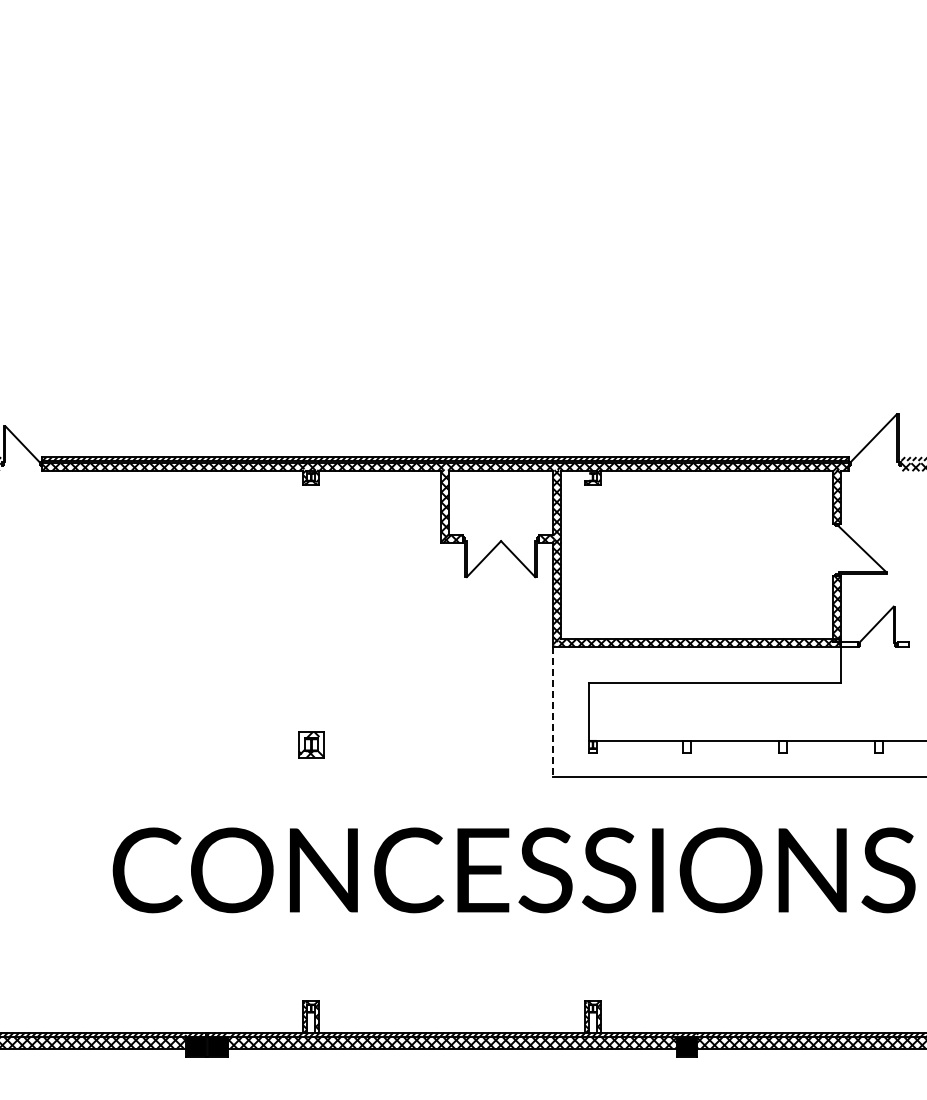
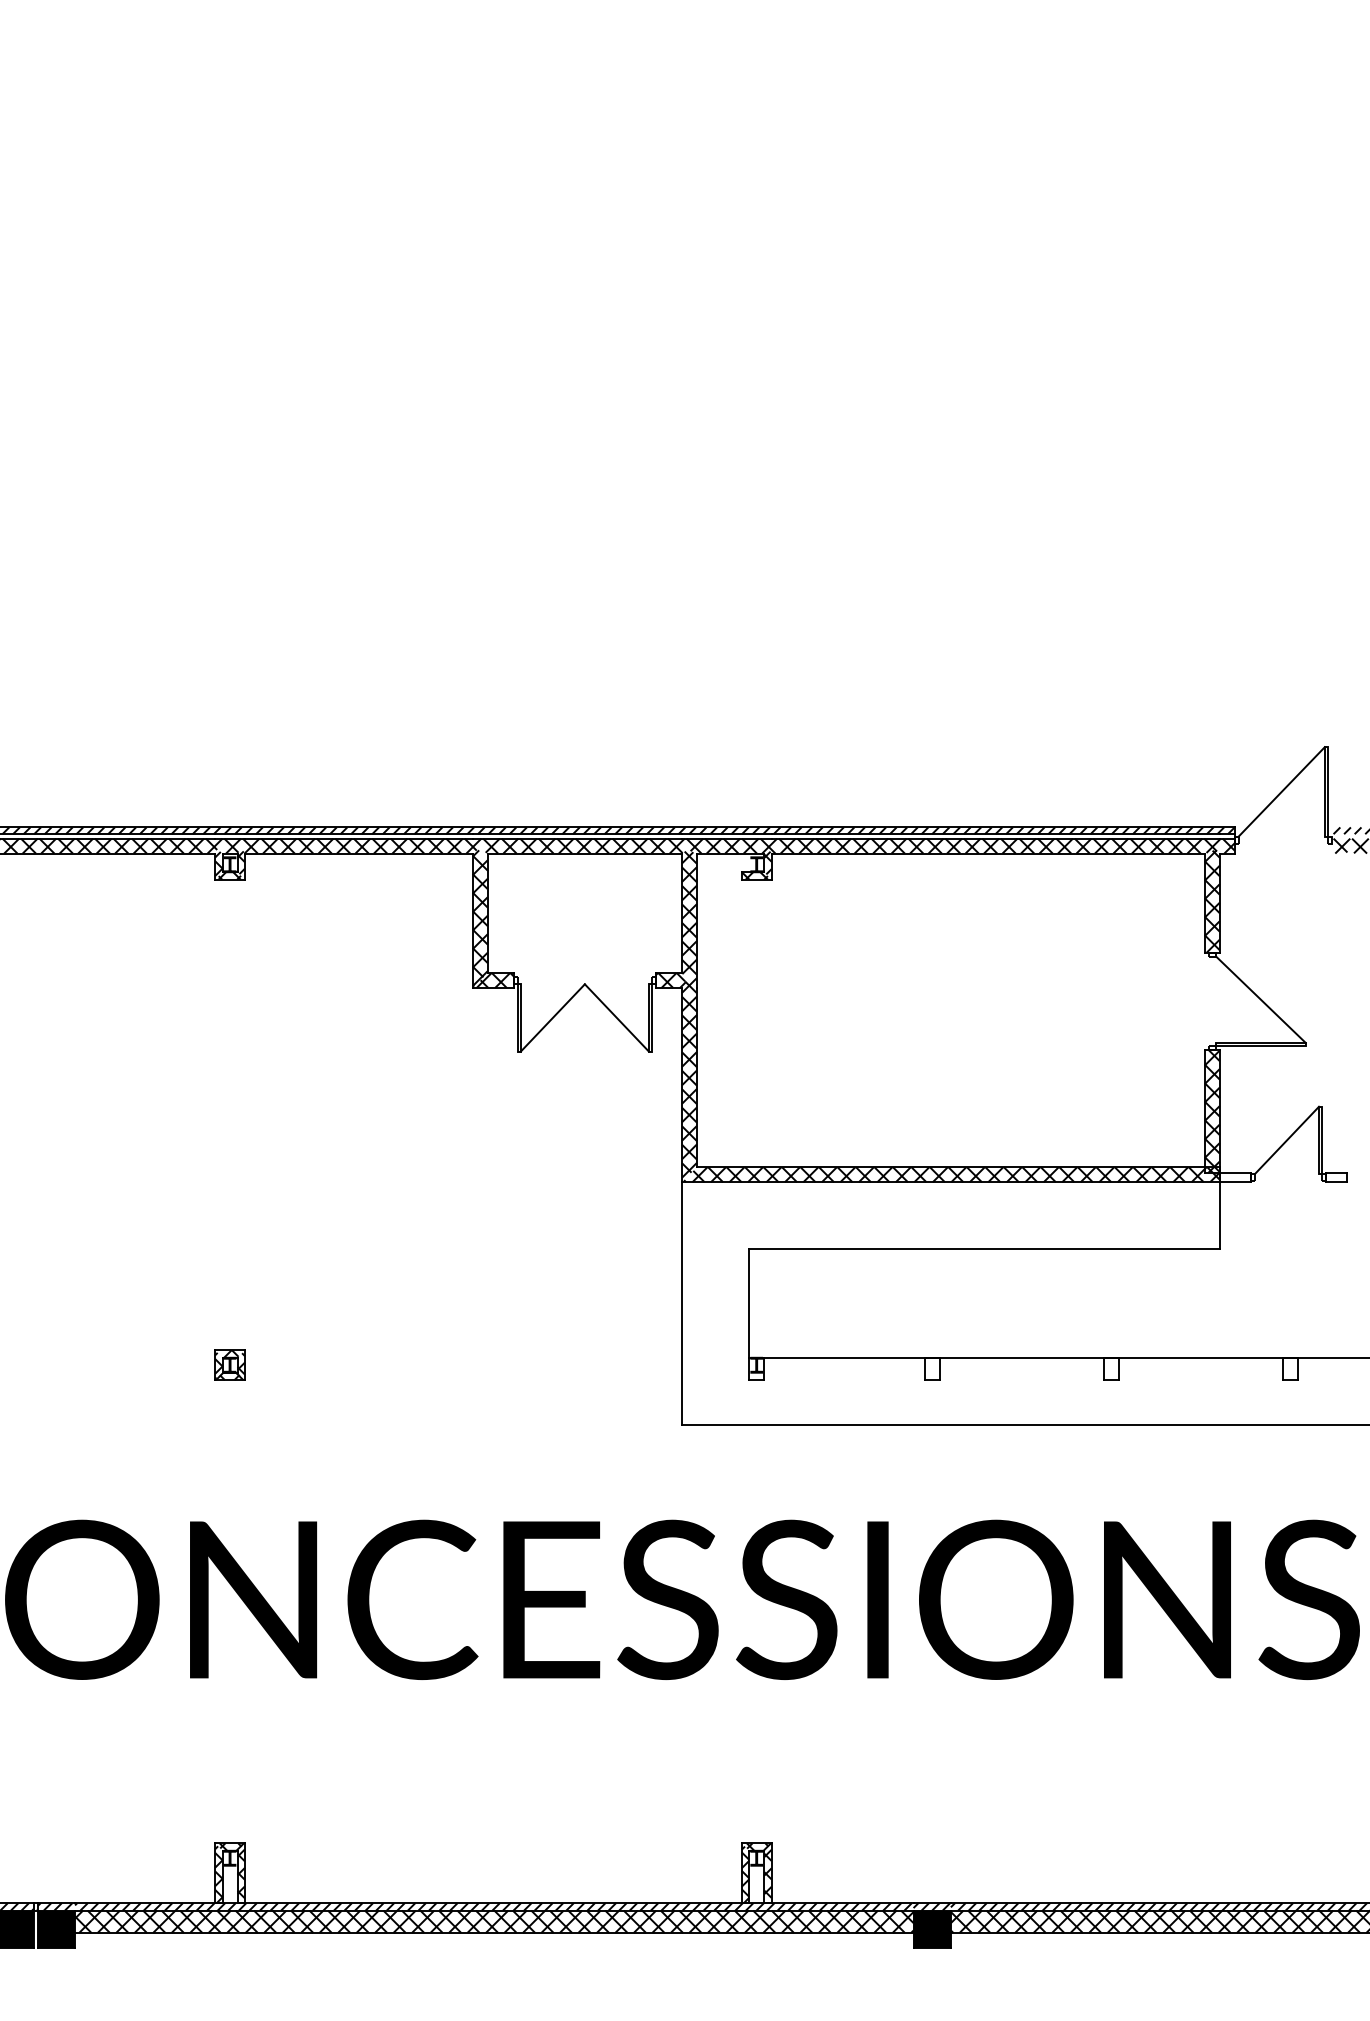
line: (553, 711) -> (682, 1302), dashed -> solid
part: (310, 744) -> (228, 1364), size x0.62

